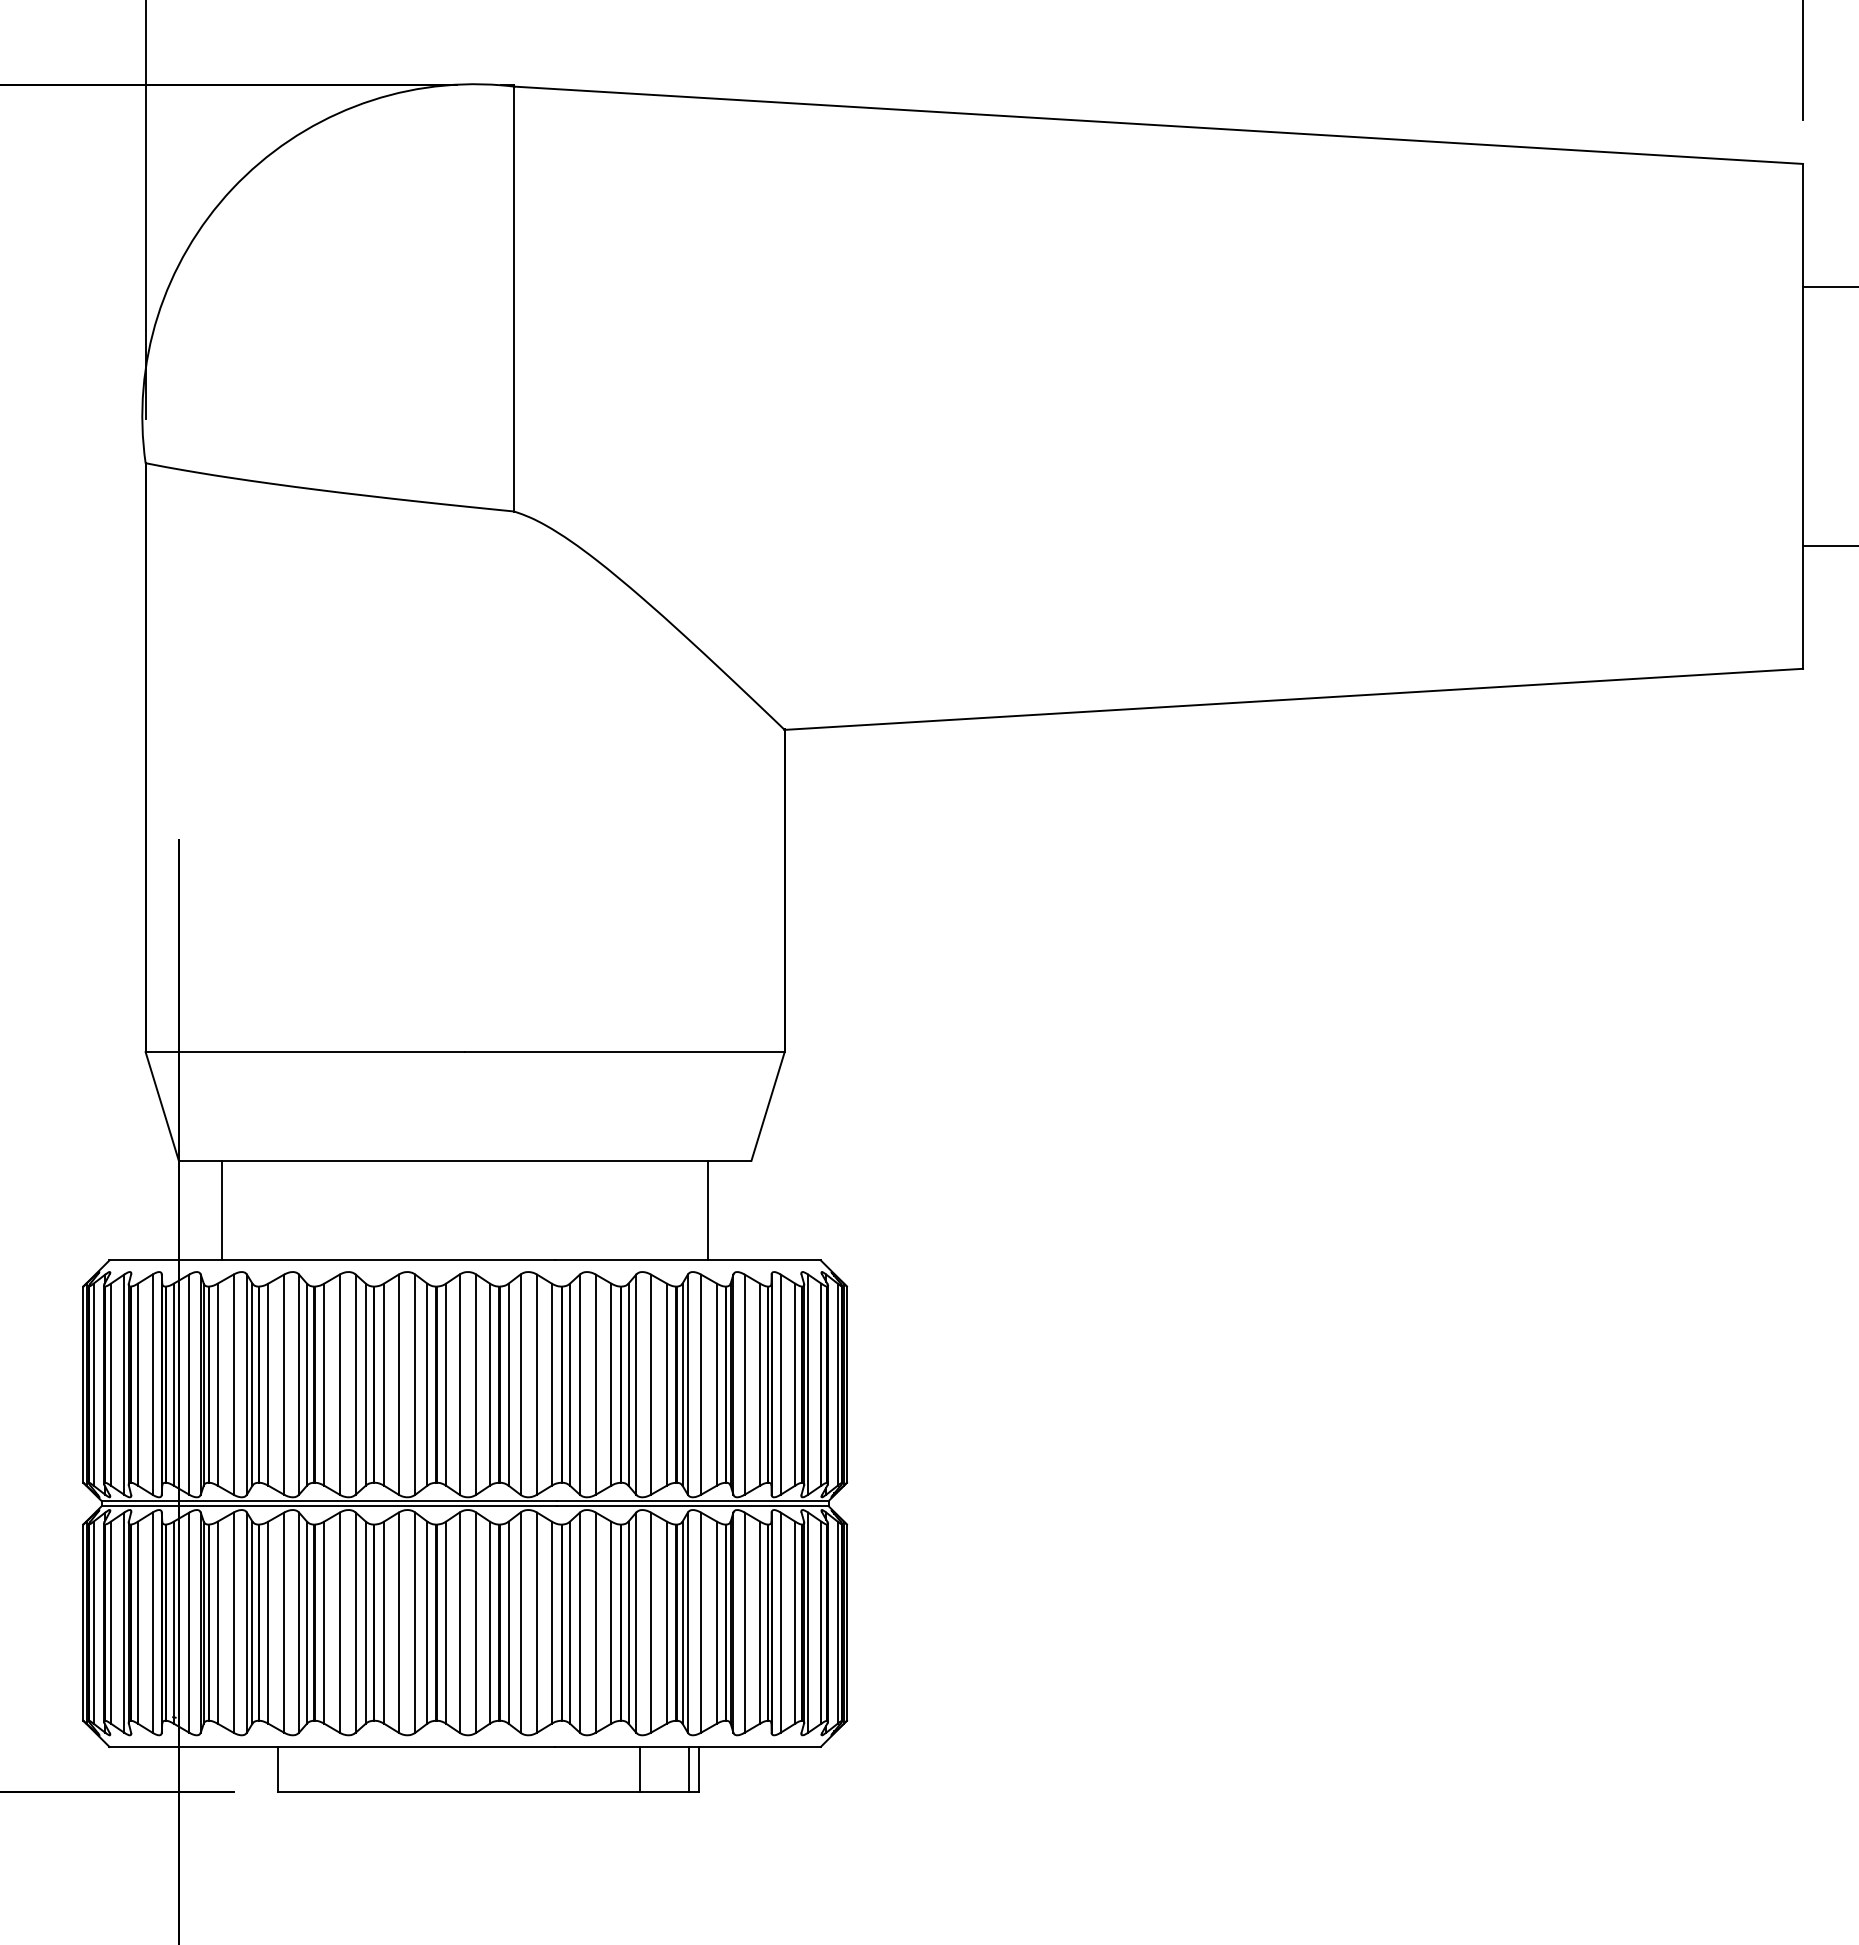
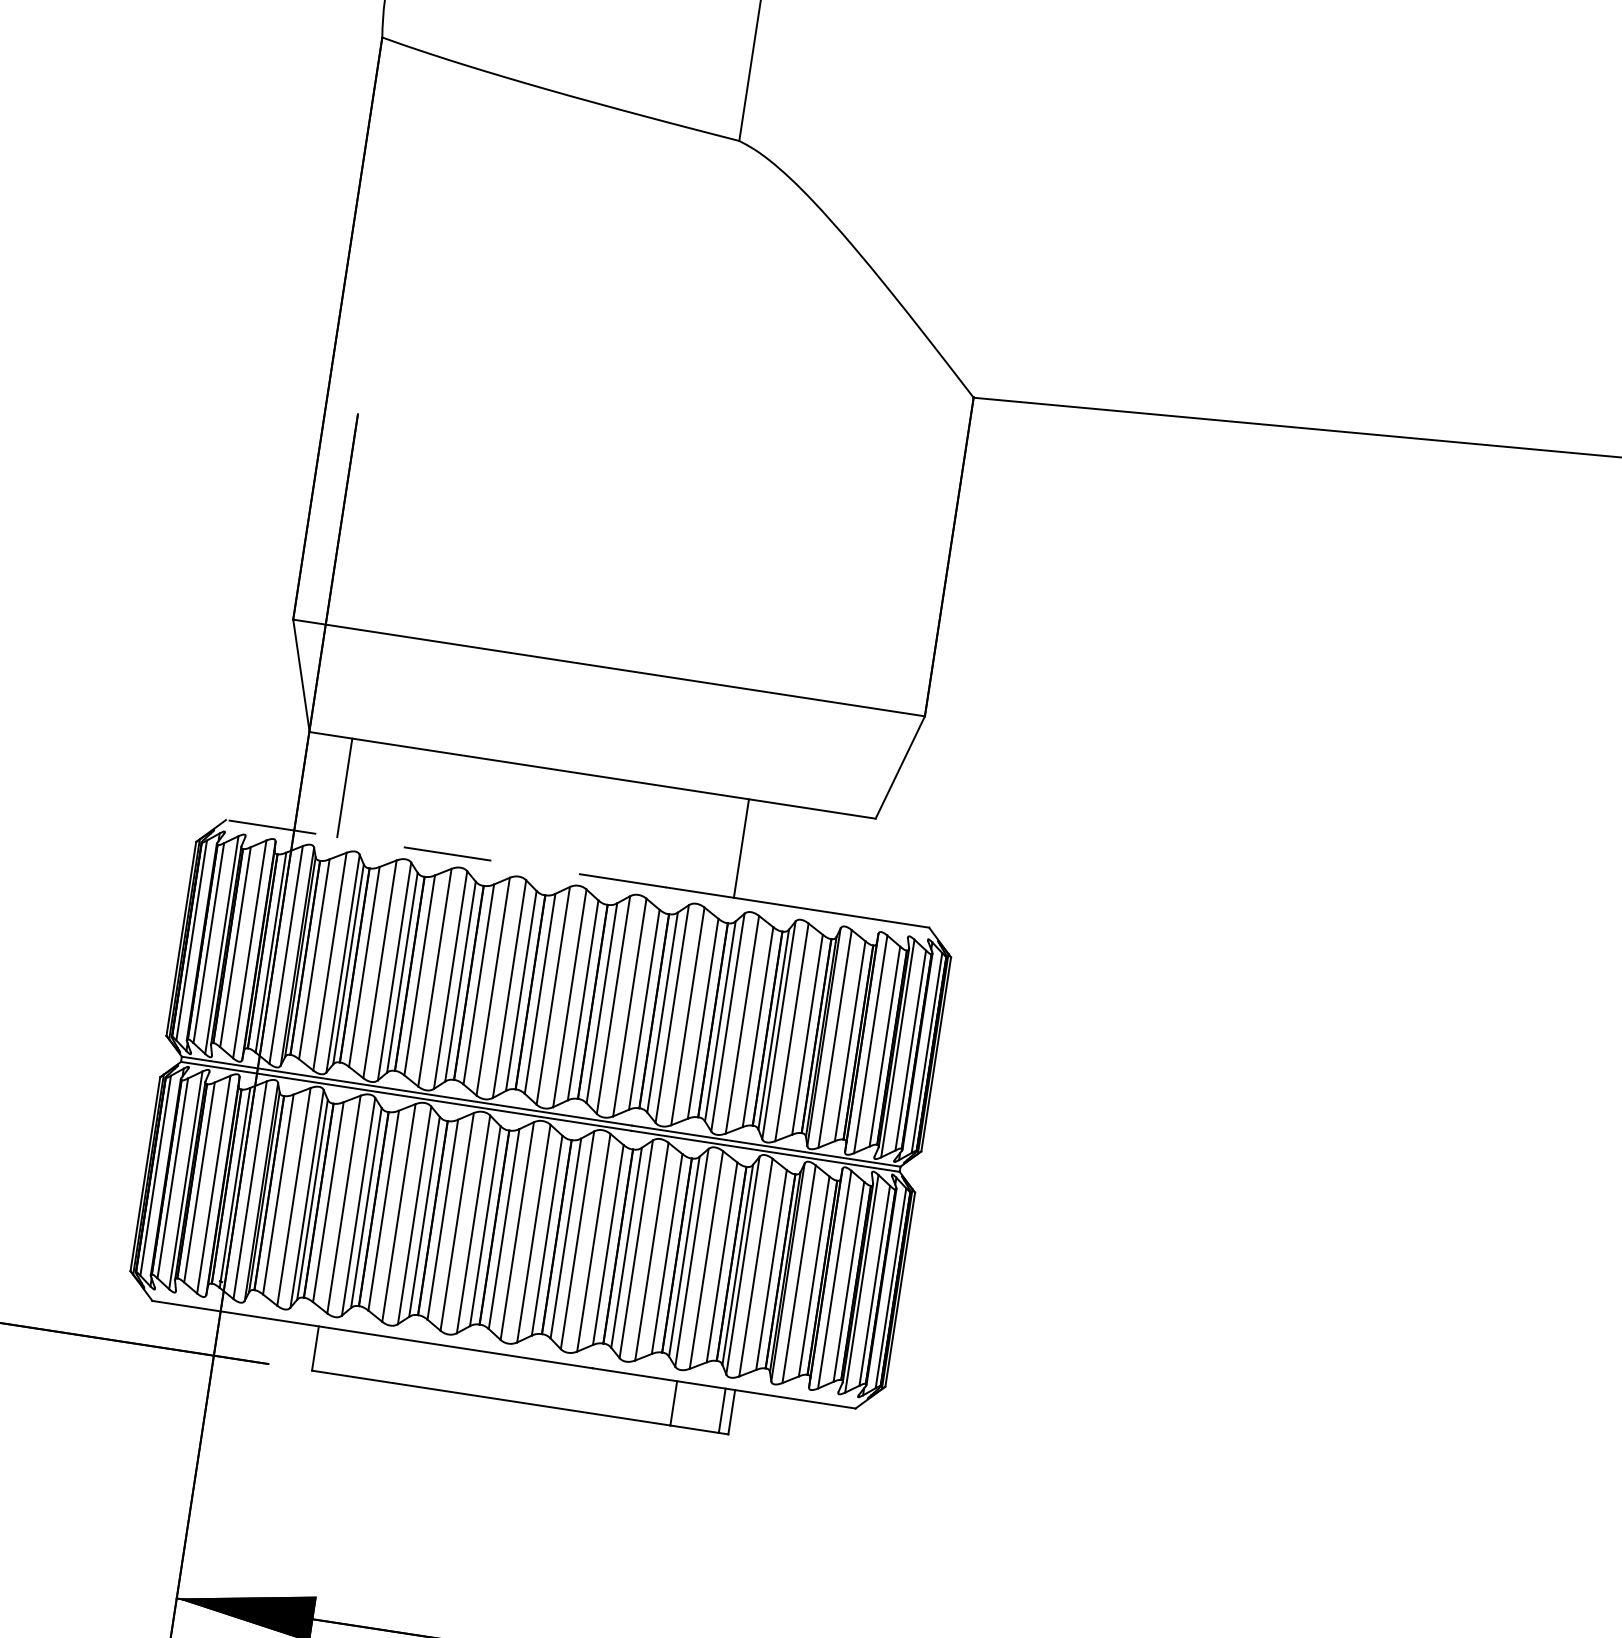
line: (708, 1210) -> (741, 848), moved
line: (332, 1260) -> (446, 853), solid -> dashed

